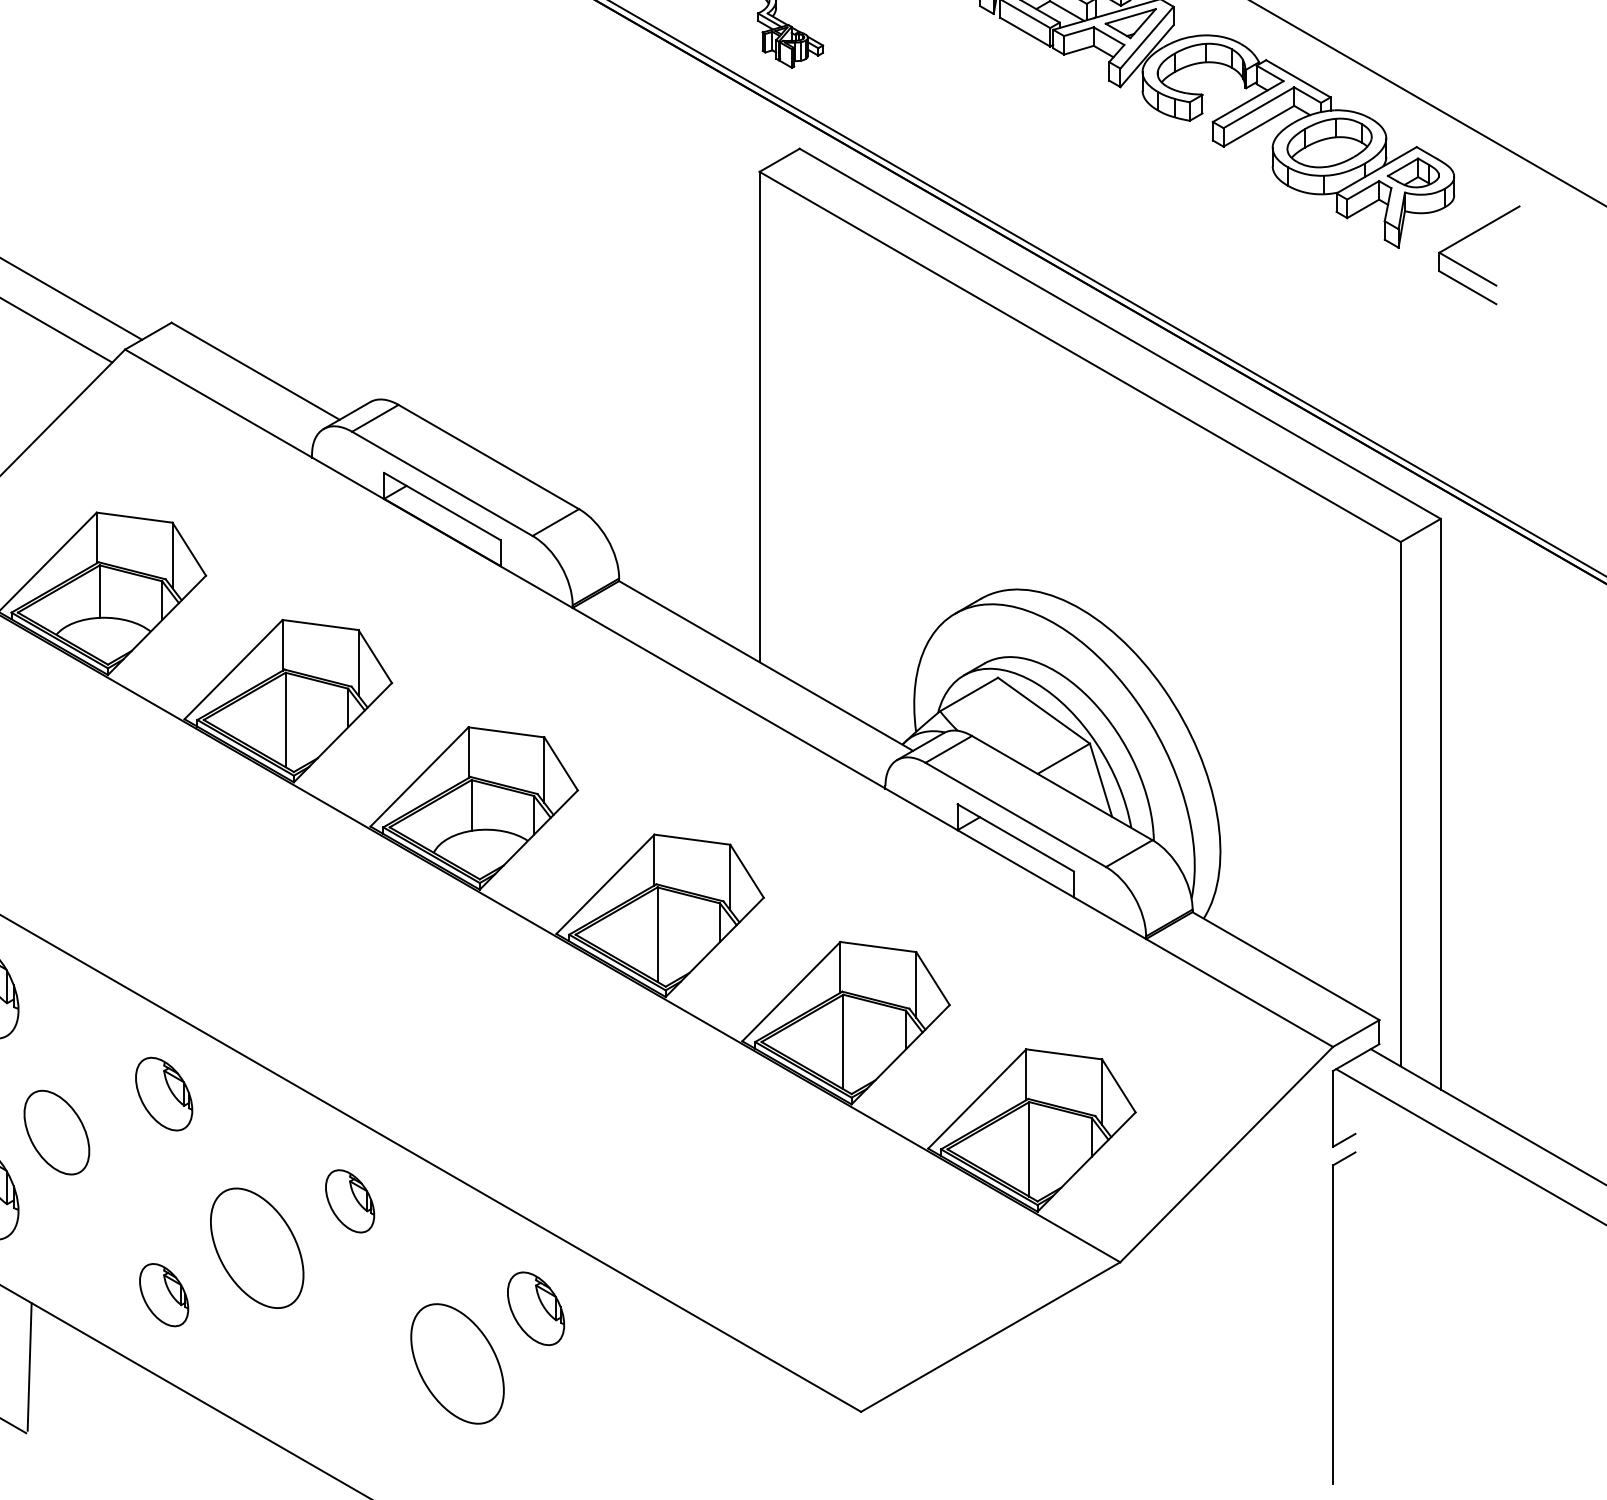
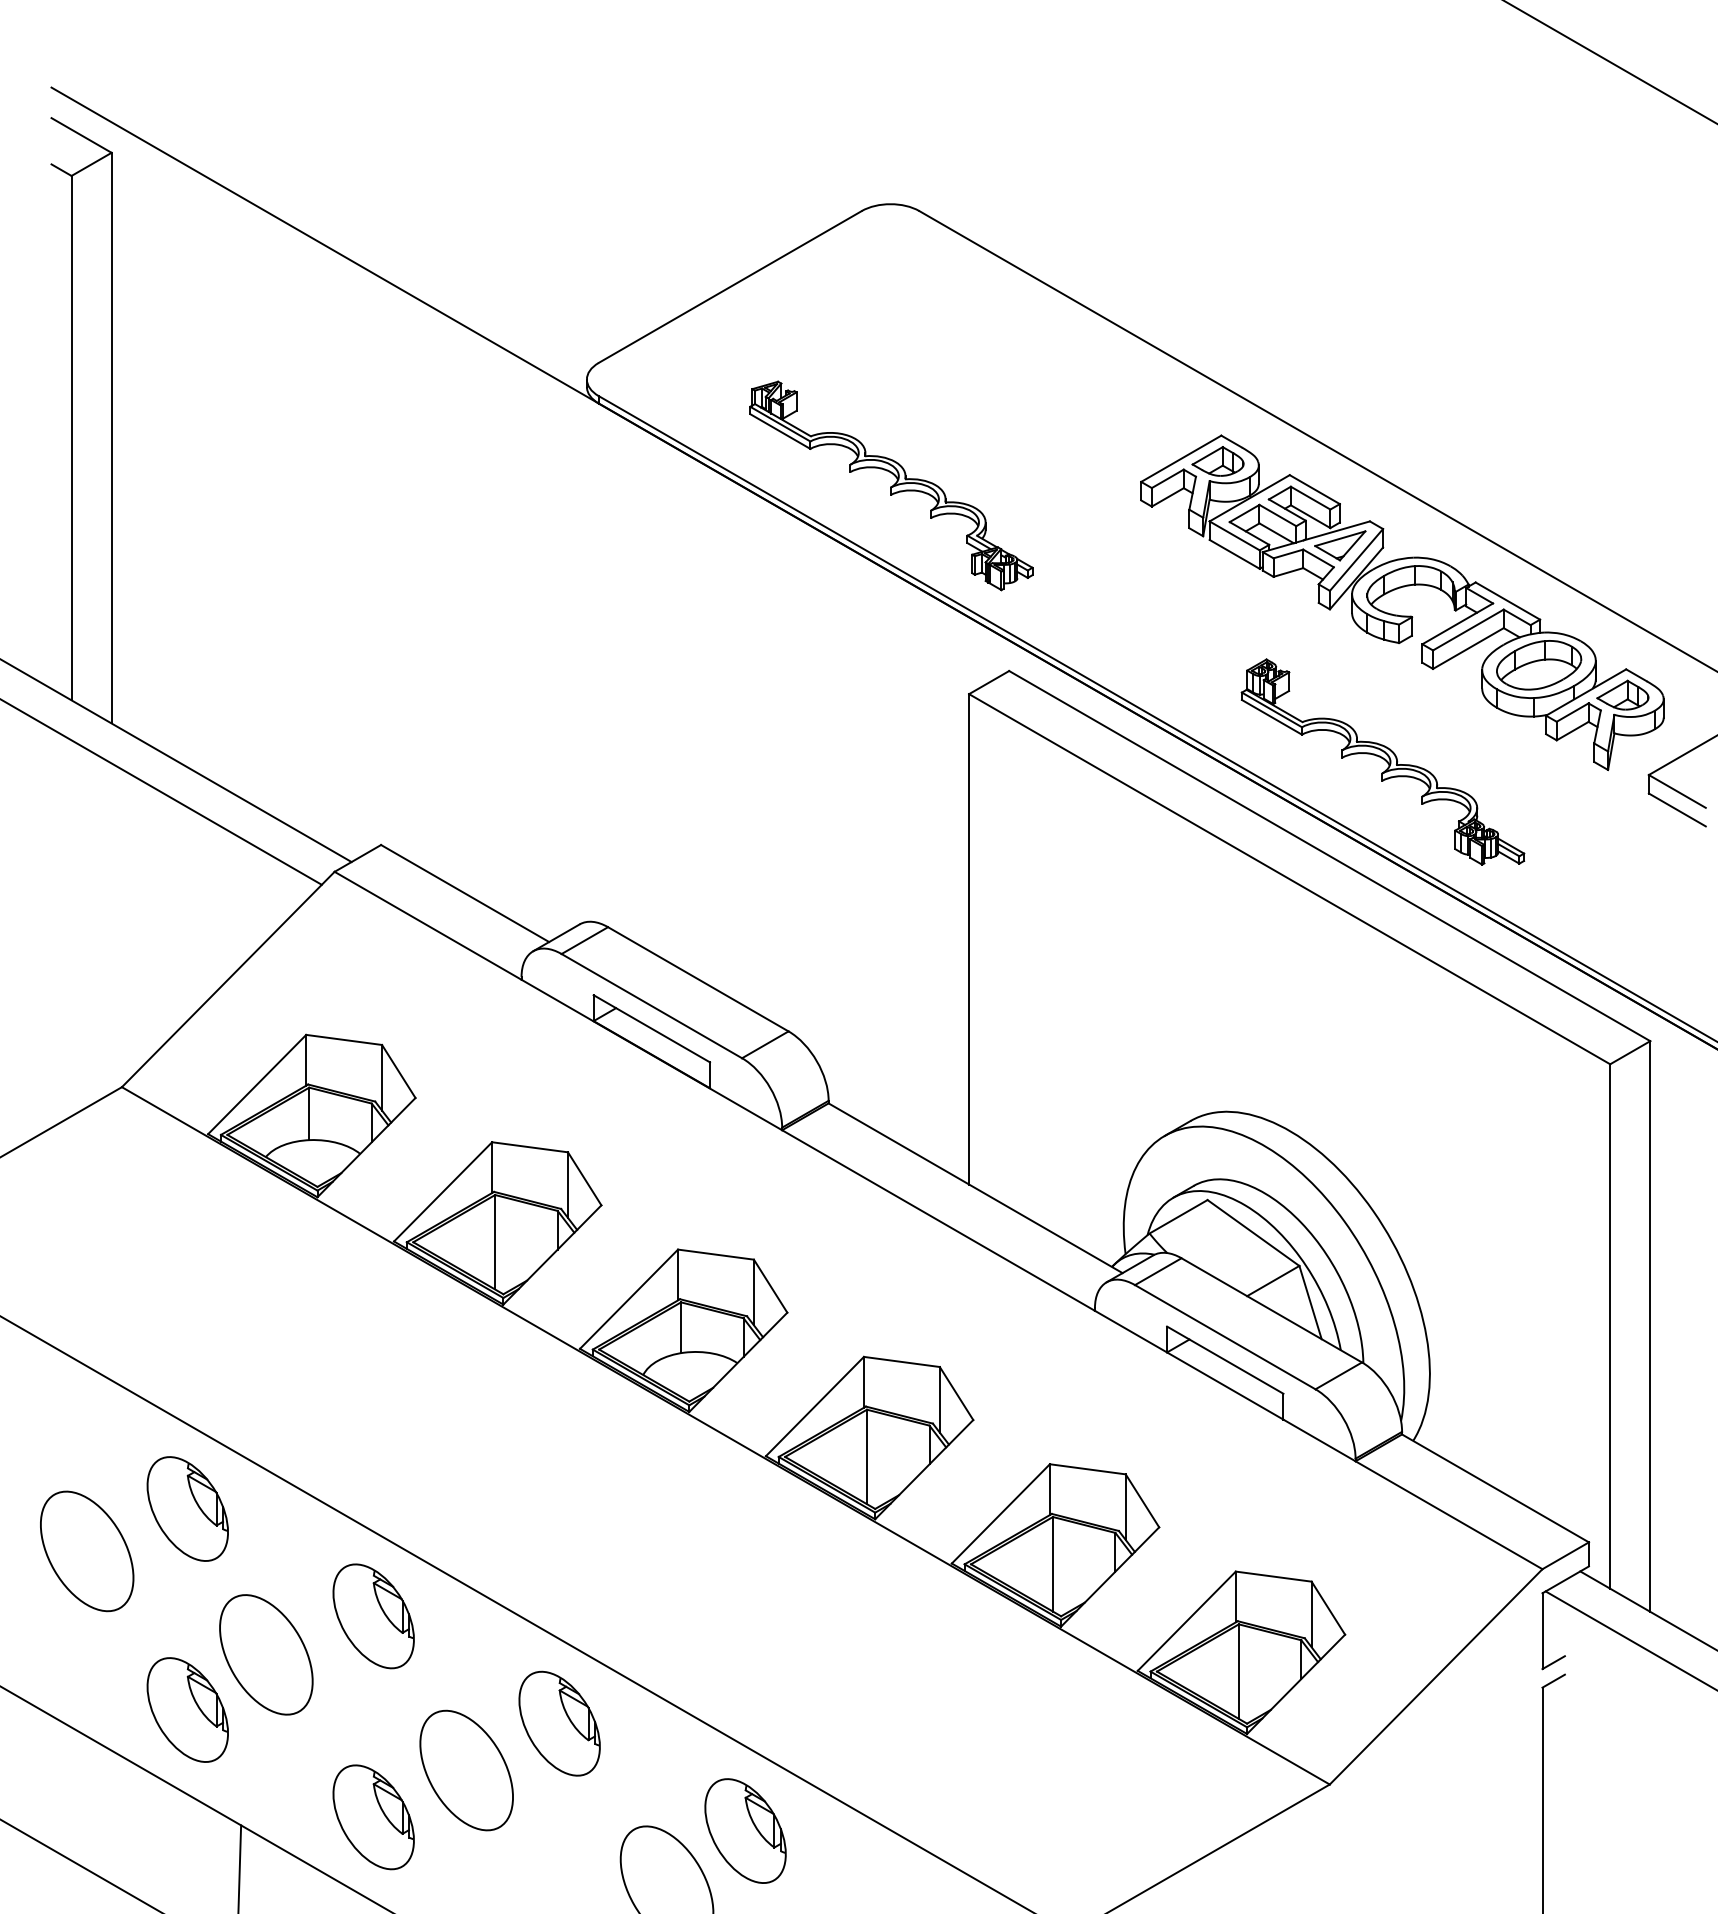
part: (1173, 239) -> (1382, 761), added
part: (164, 1094) -> (373, 1616), size x1.43
part: (57, 1132) -> (266, 1654), size x1.43
part: (350, 1201) -> (559, 1723), size x1.67
part: (164, 1295) -> (373, 1817), size x1.67
part: (536, 1308) -> (745, 1830), size x1.43

